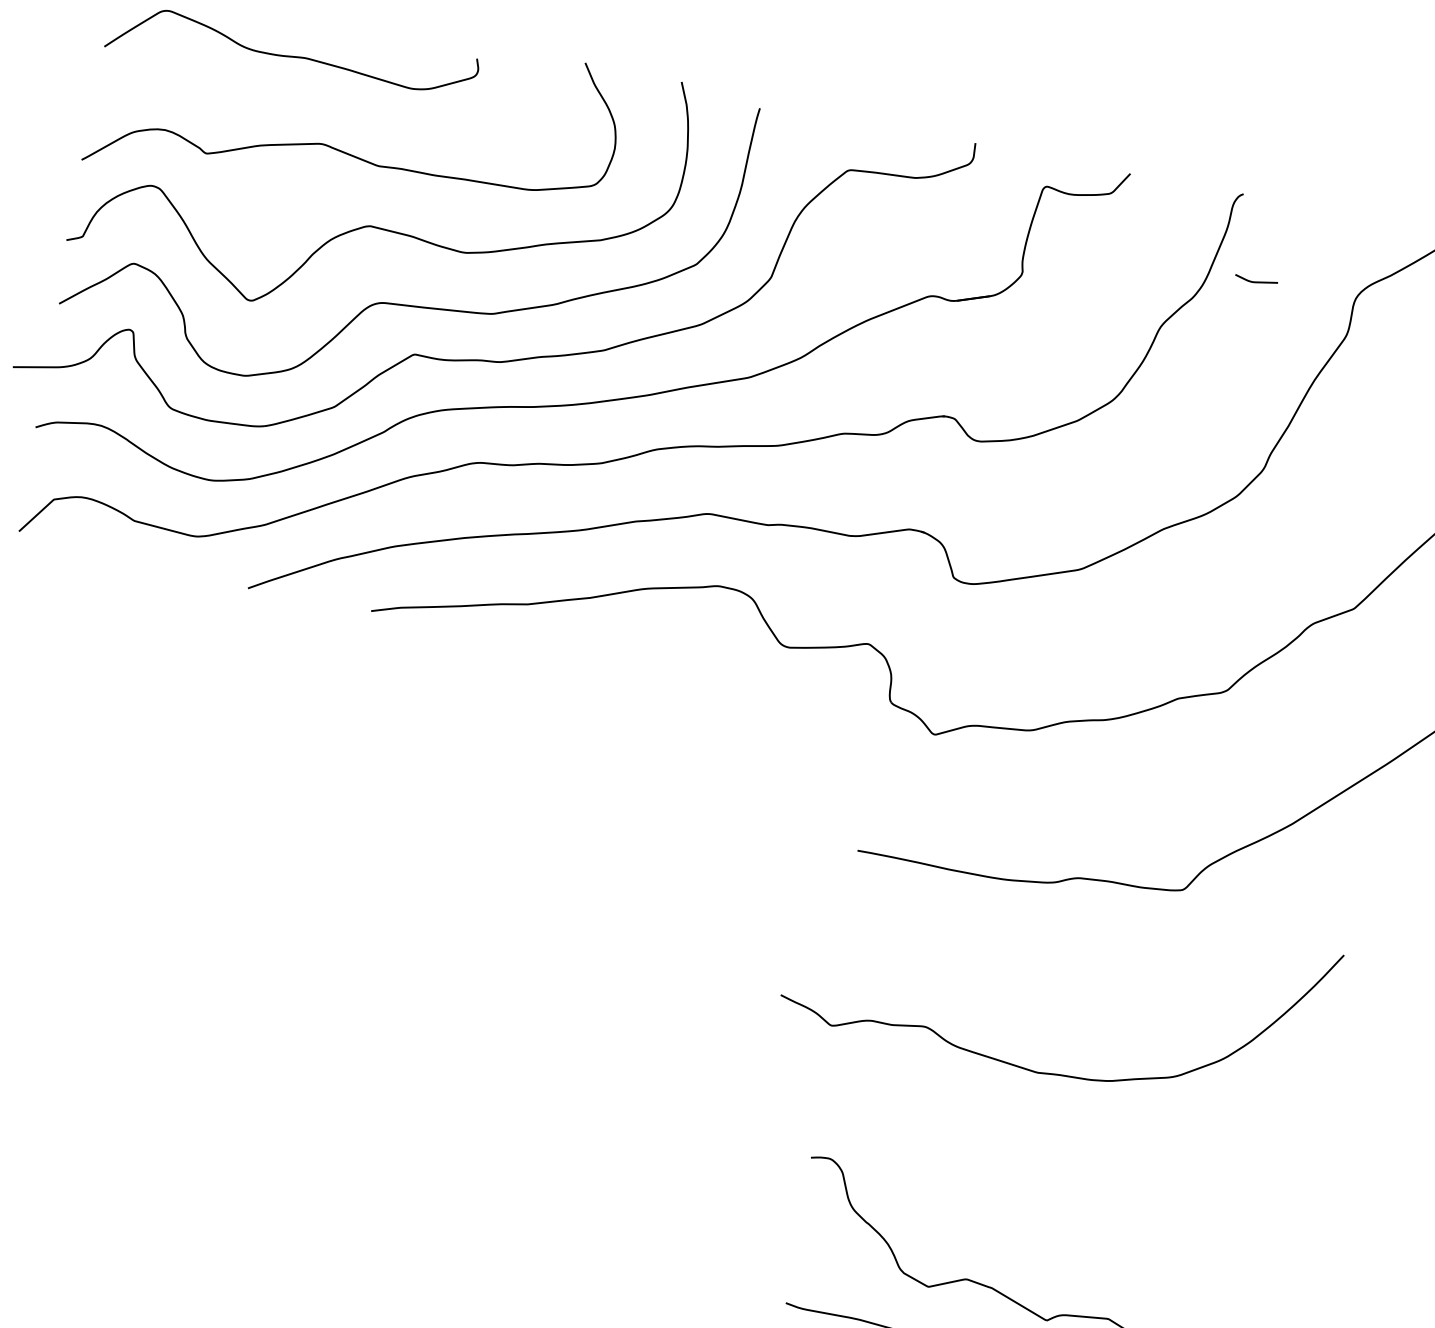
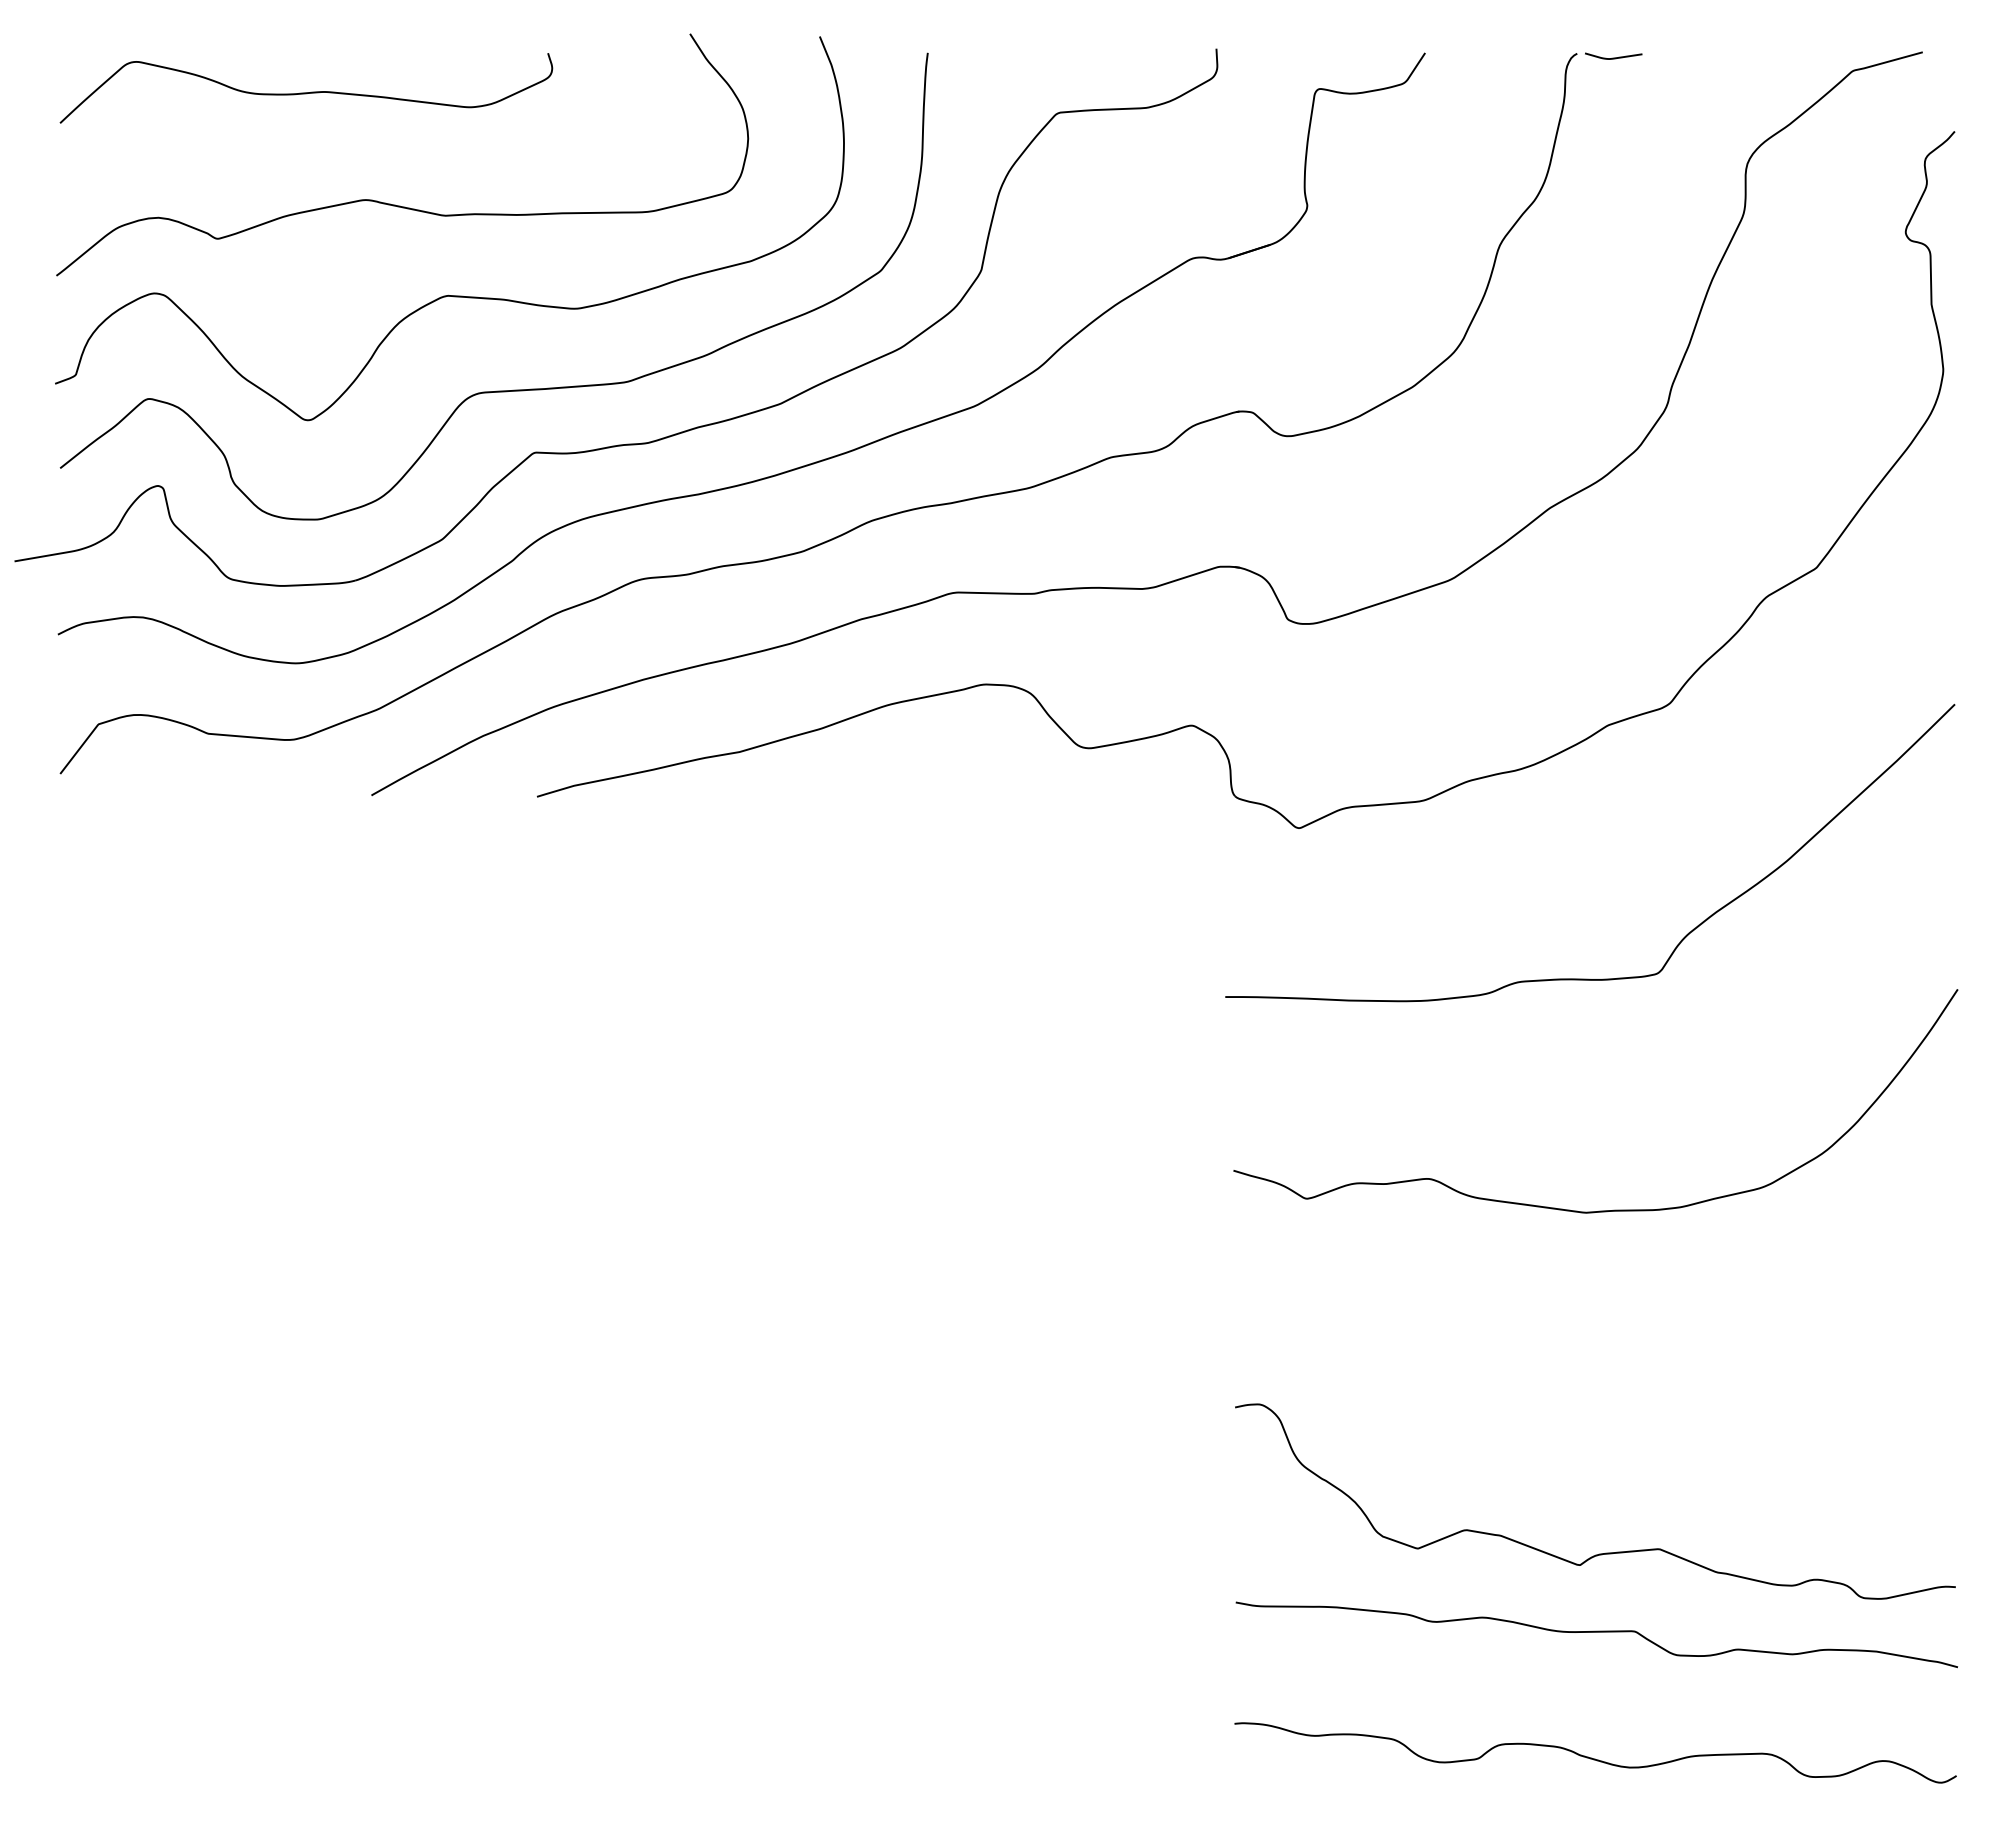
curve: (1256, 281) -> (1613, 57), moved
curve: (1048, 1072) -> (1599, 1210), moved

